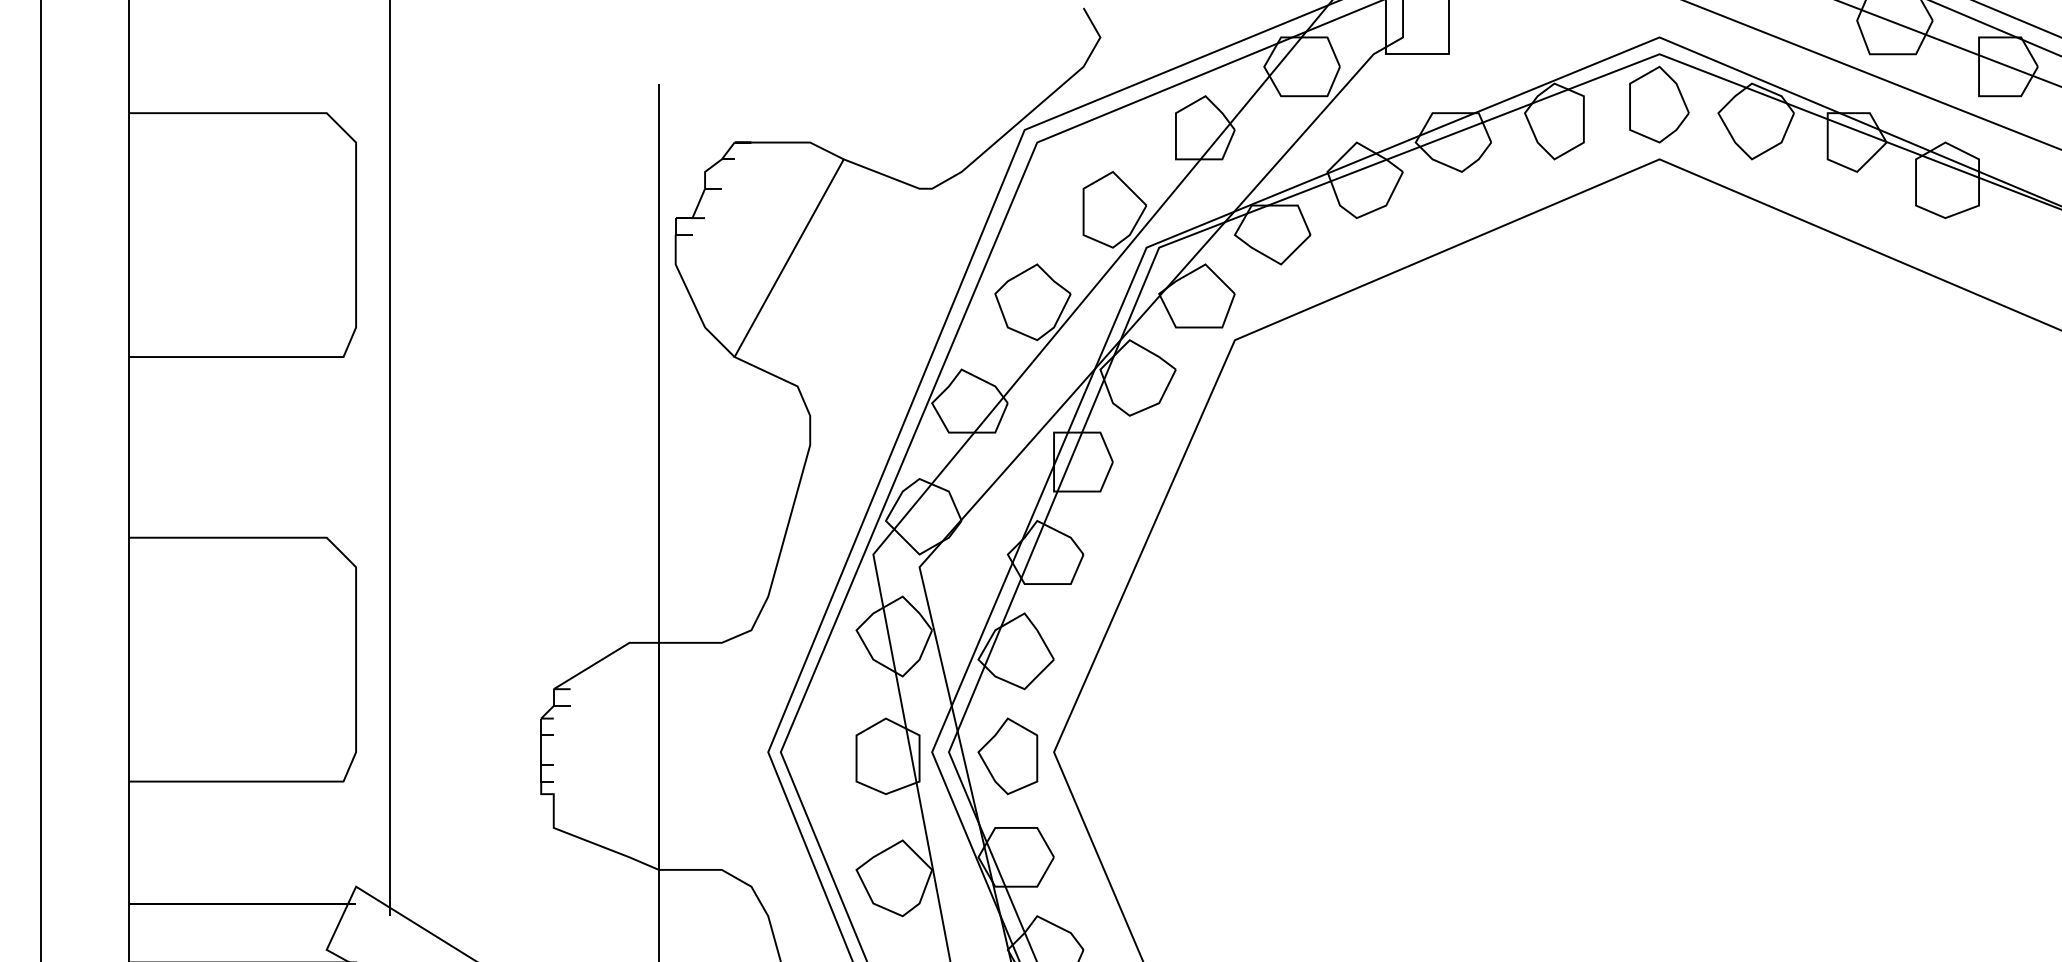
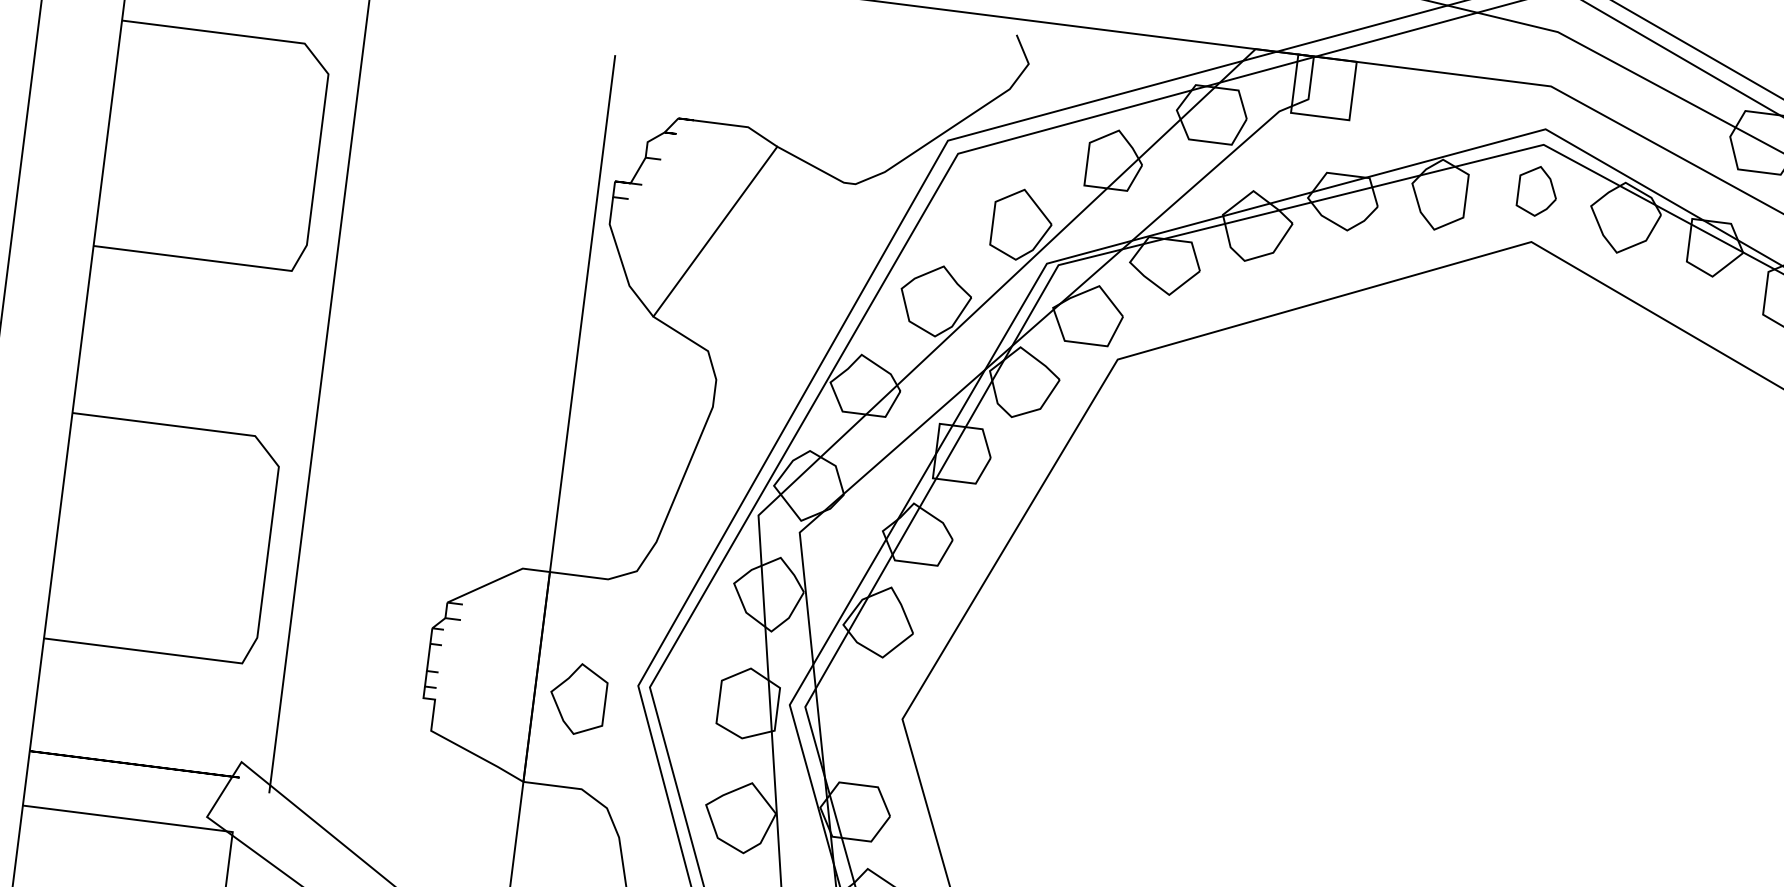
part: (1659, 104) -> (1537, 191), size x0.7
part: (1007, 756) -> (577, 699), moved

